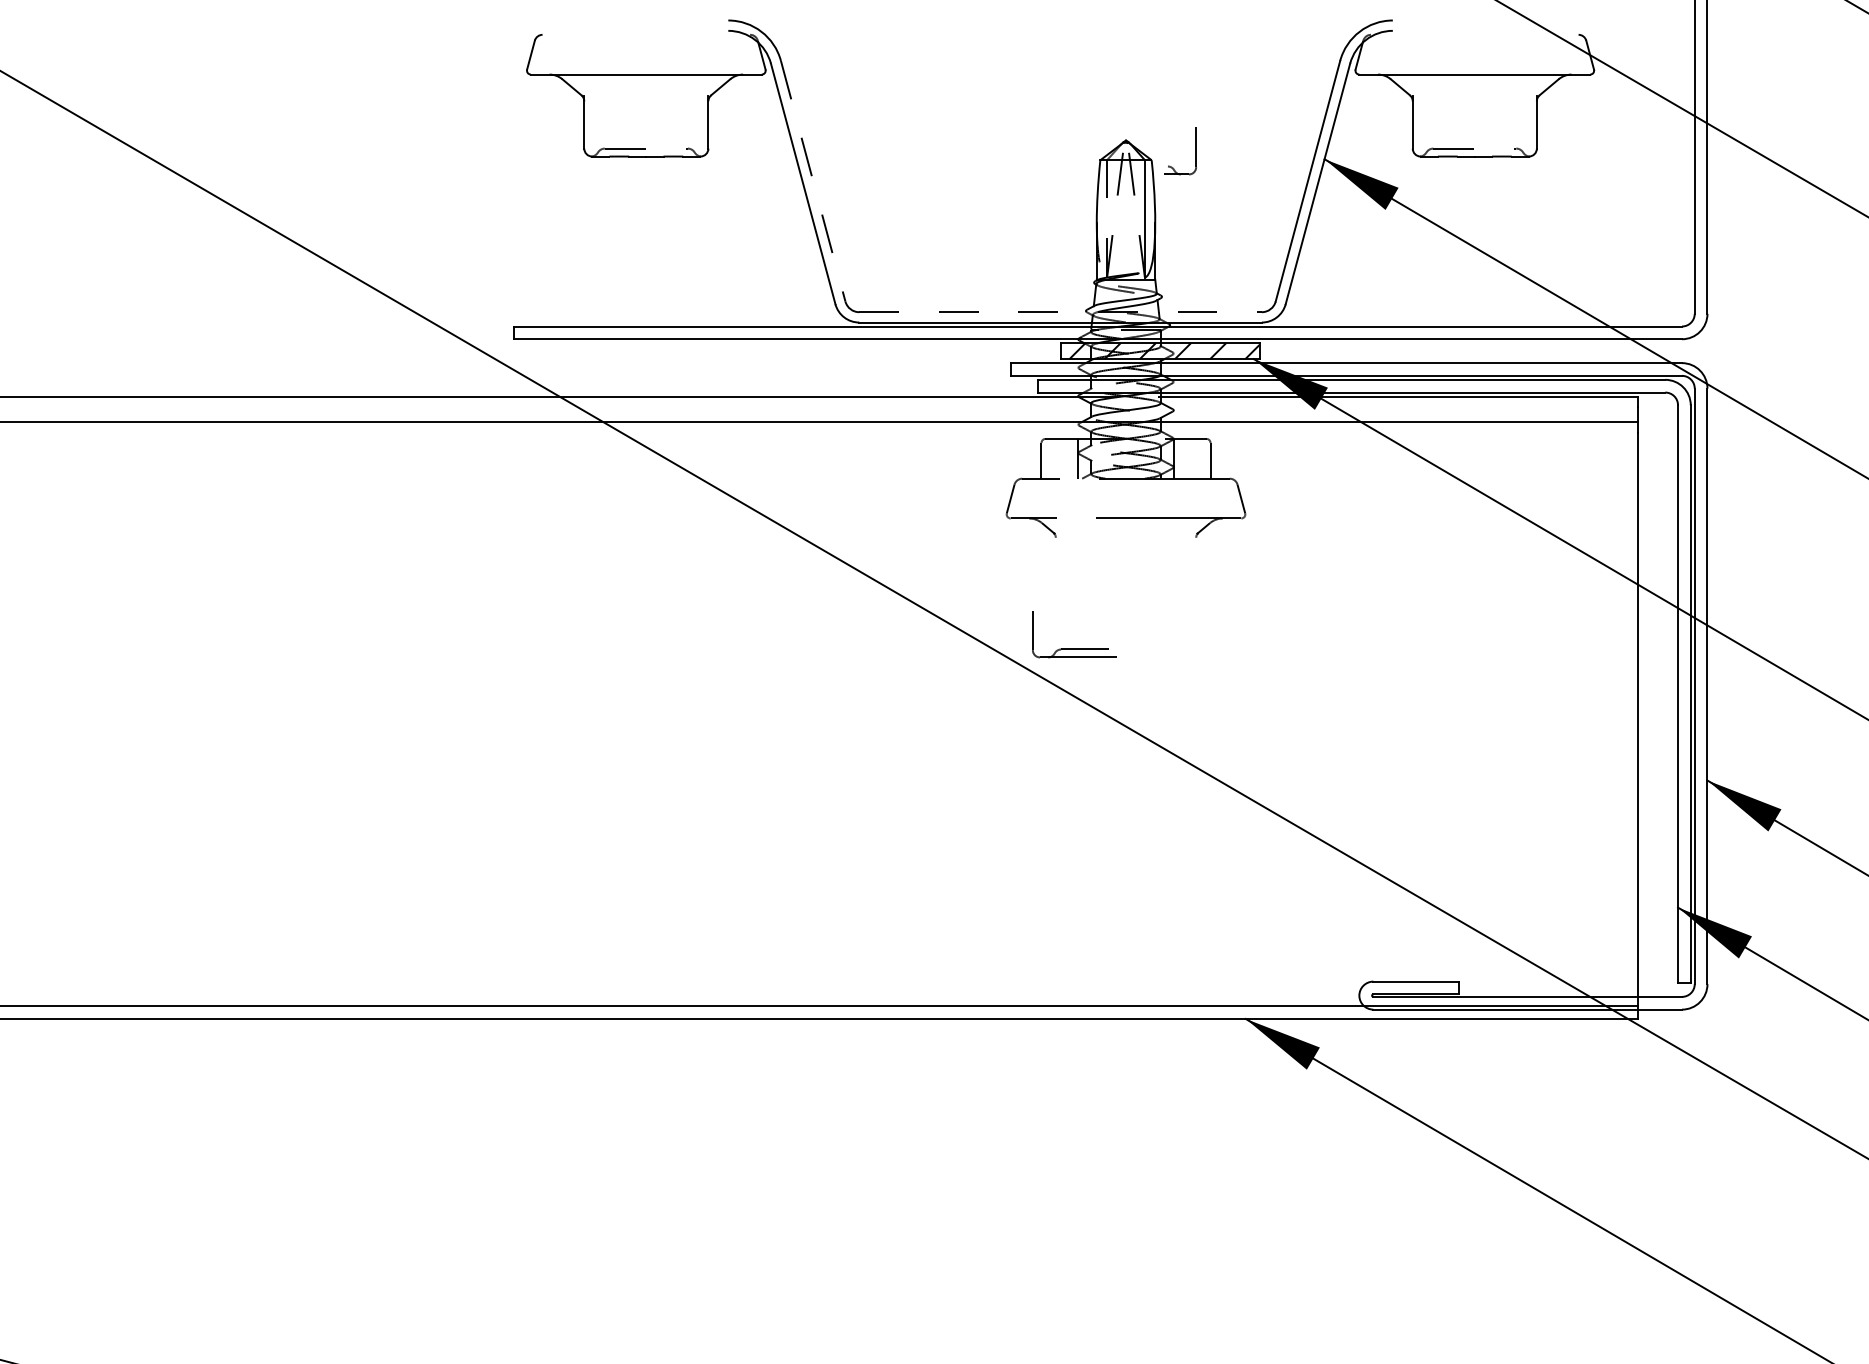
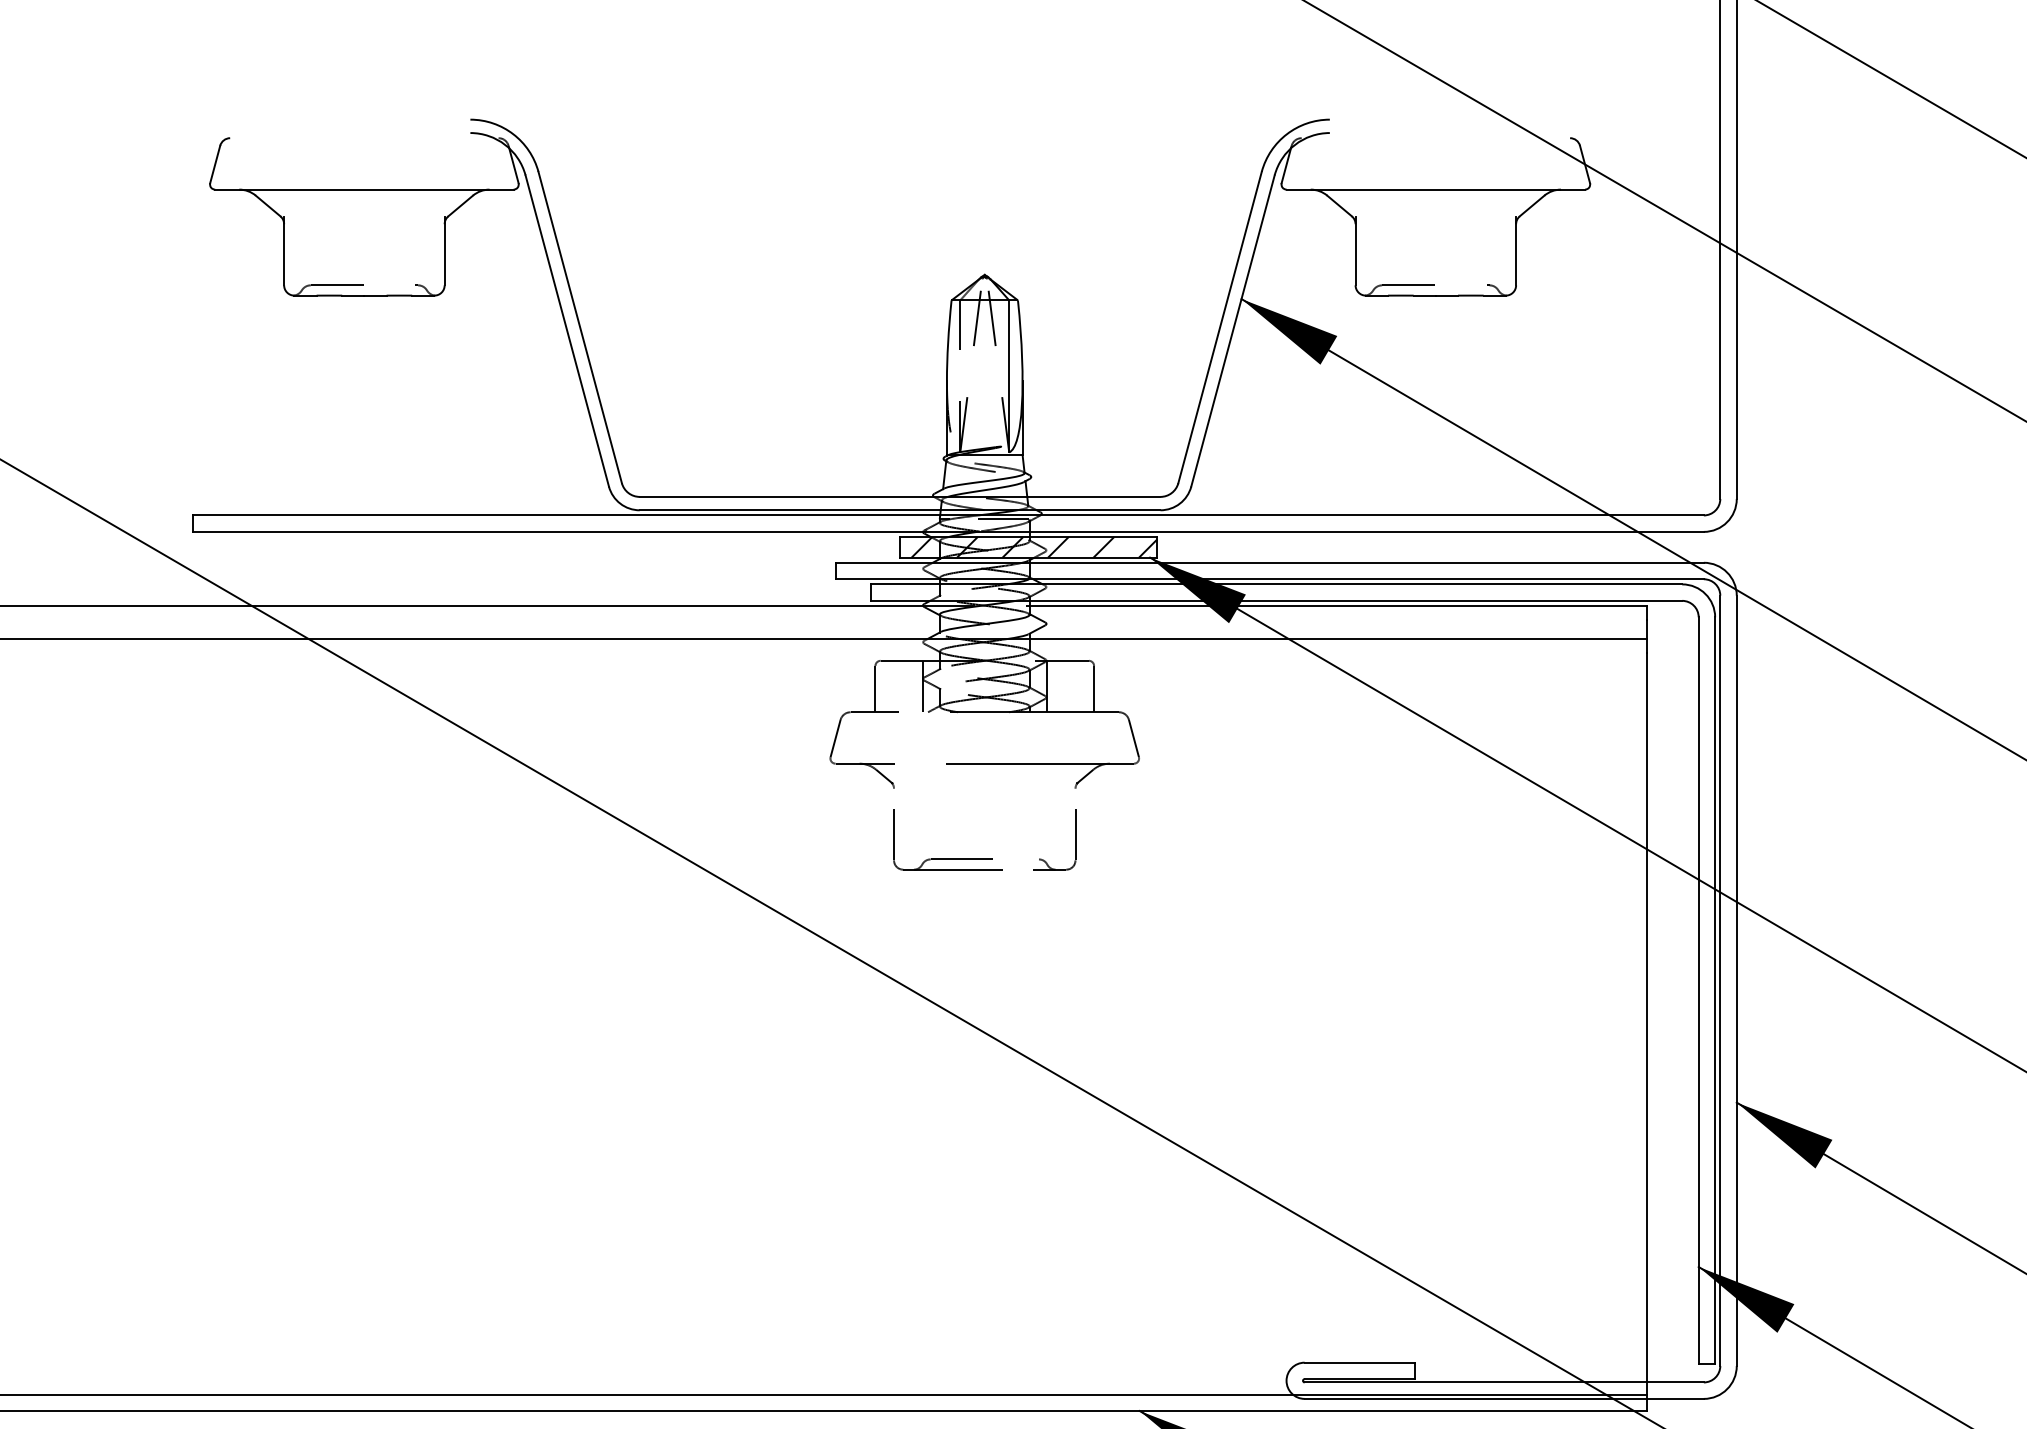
part: (1195, 151) -> (1074, 840), moved
line: (813, 181) -> (580, 327), dashed -> solid
line: (1061, 312) -> (901, 497), dashed -> solid
part: (1074, 648) -> (947, 858), moved

